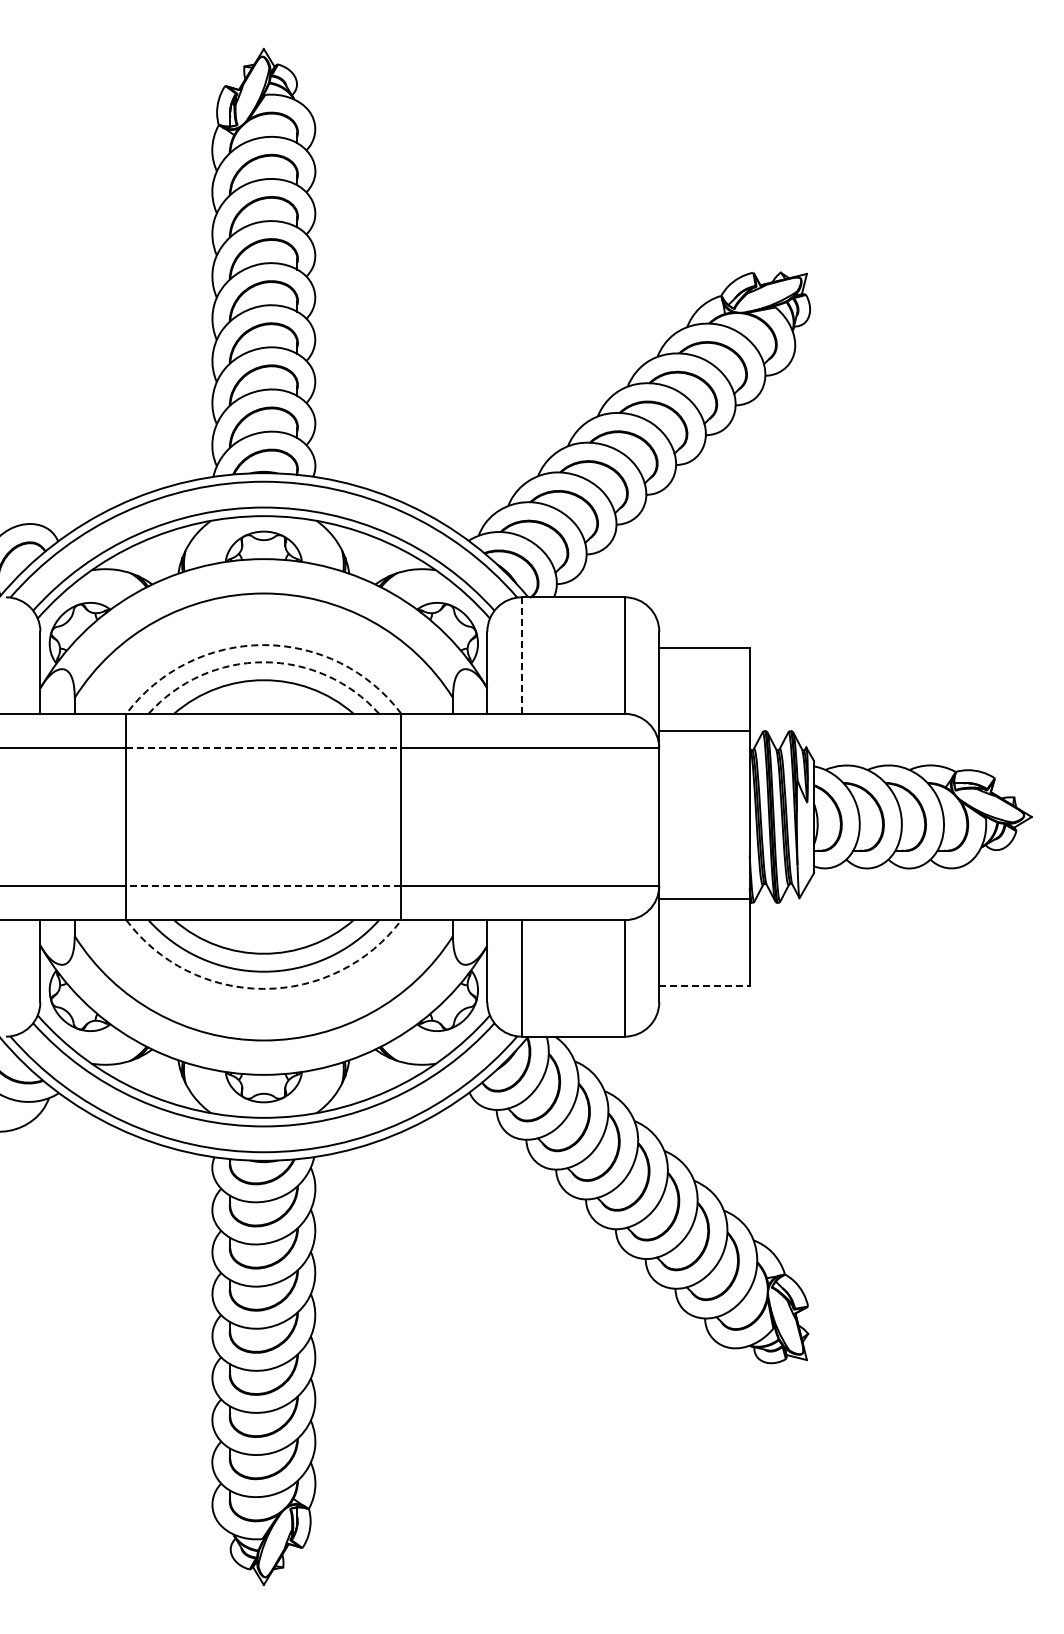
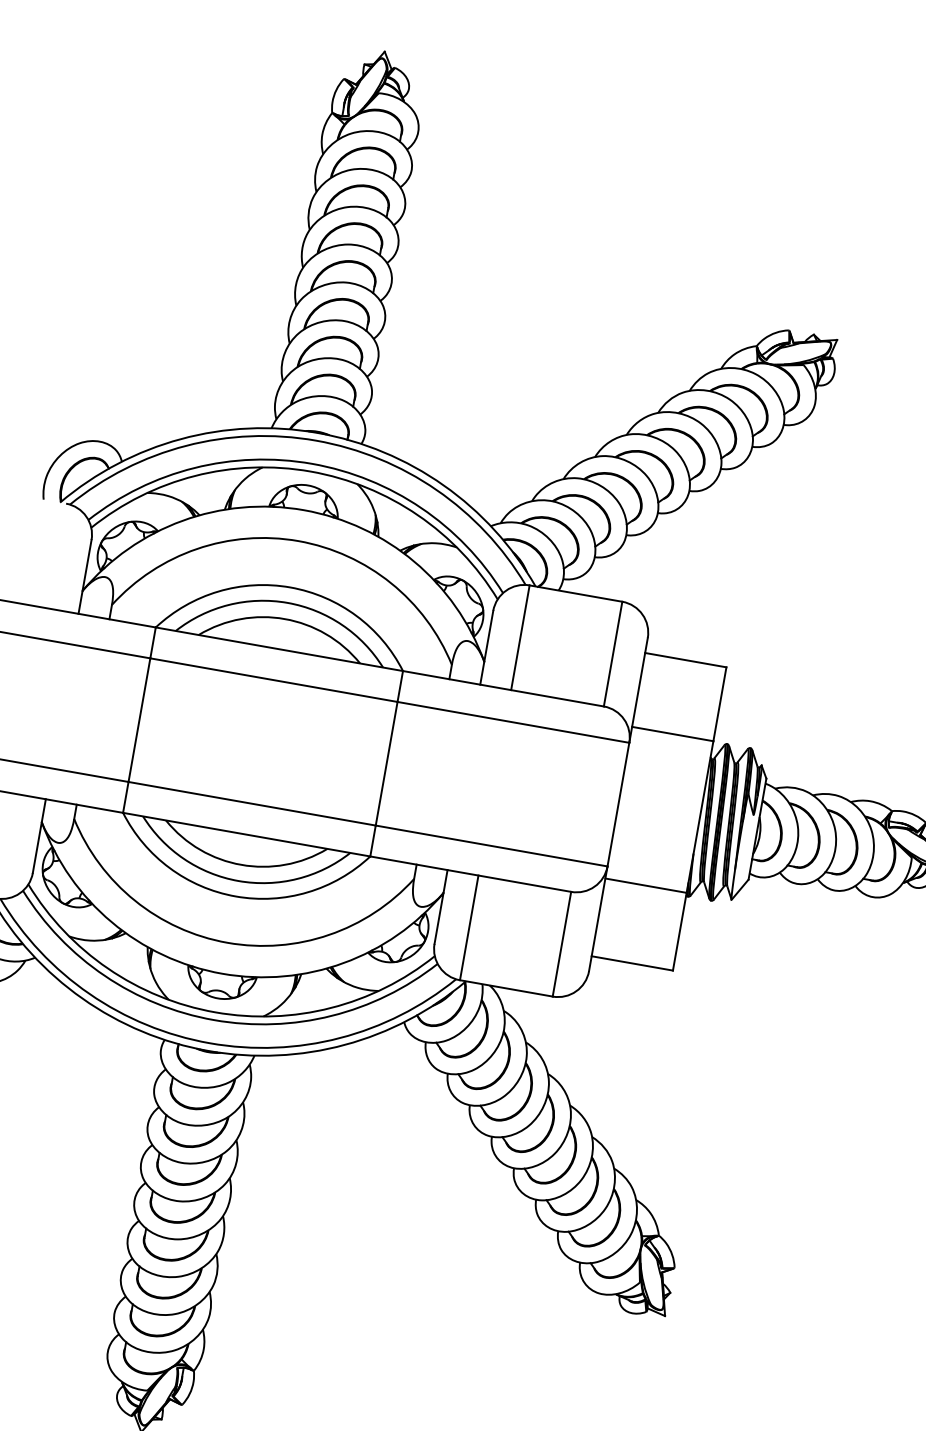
arc: (263, 645) -> (289, 587), dashed -> solid
line: (521, 656) -> (520, 638), dashed -> solid
arc: (263, 662) -> (287, 603), dashed -> solid
line: (263, 748) -> (273, 680), dashed -> solid
line: (263, 885) -> (251, 803), dashed -> solid
line: (704, 985) -> (632, 963), dashed -> solid
arc: (263, 988) -> (235, 896), dashed -> solid

